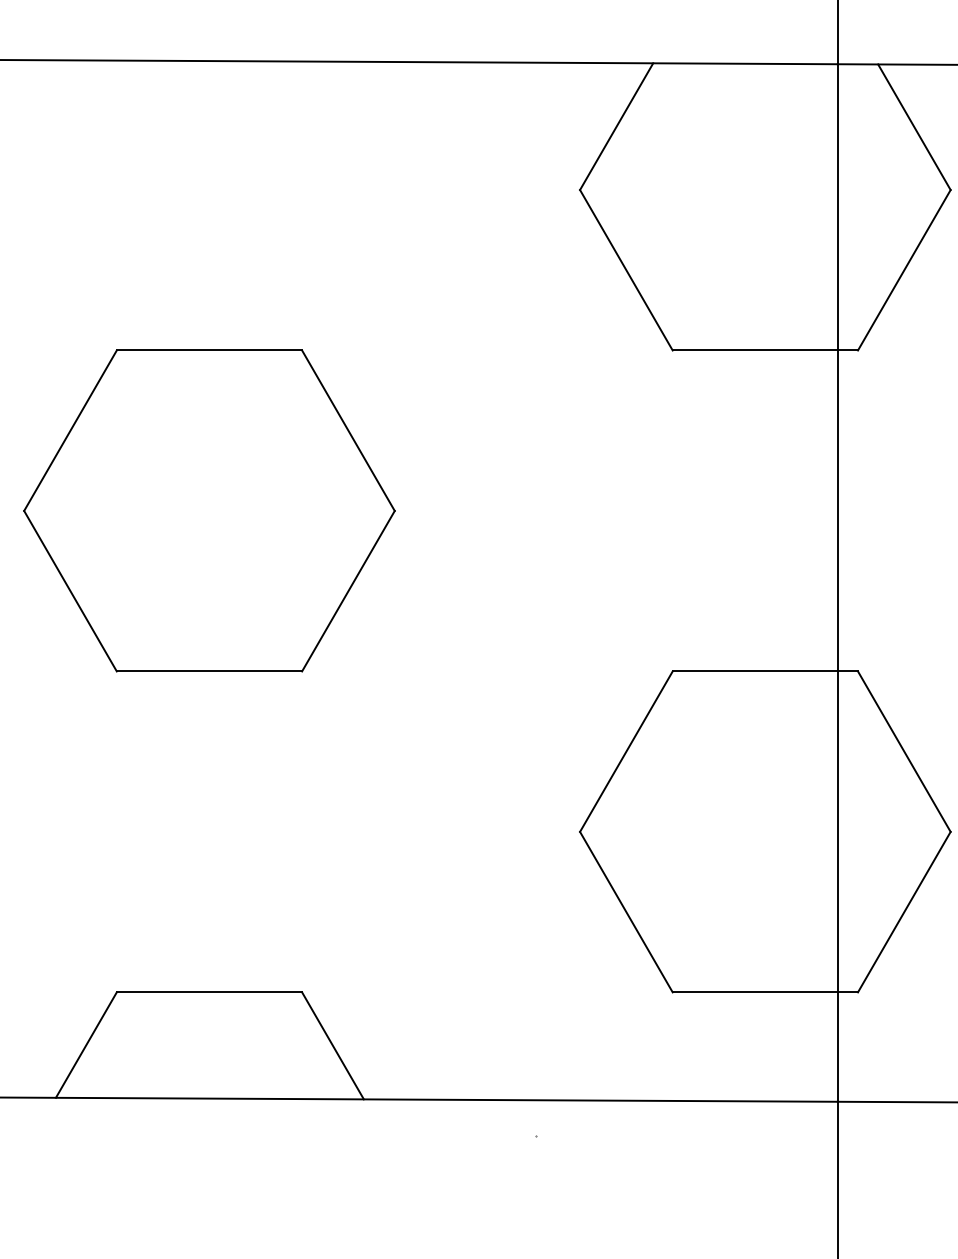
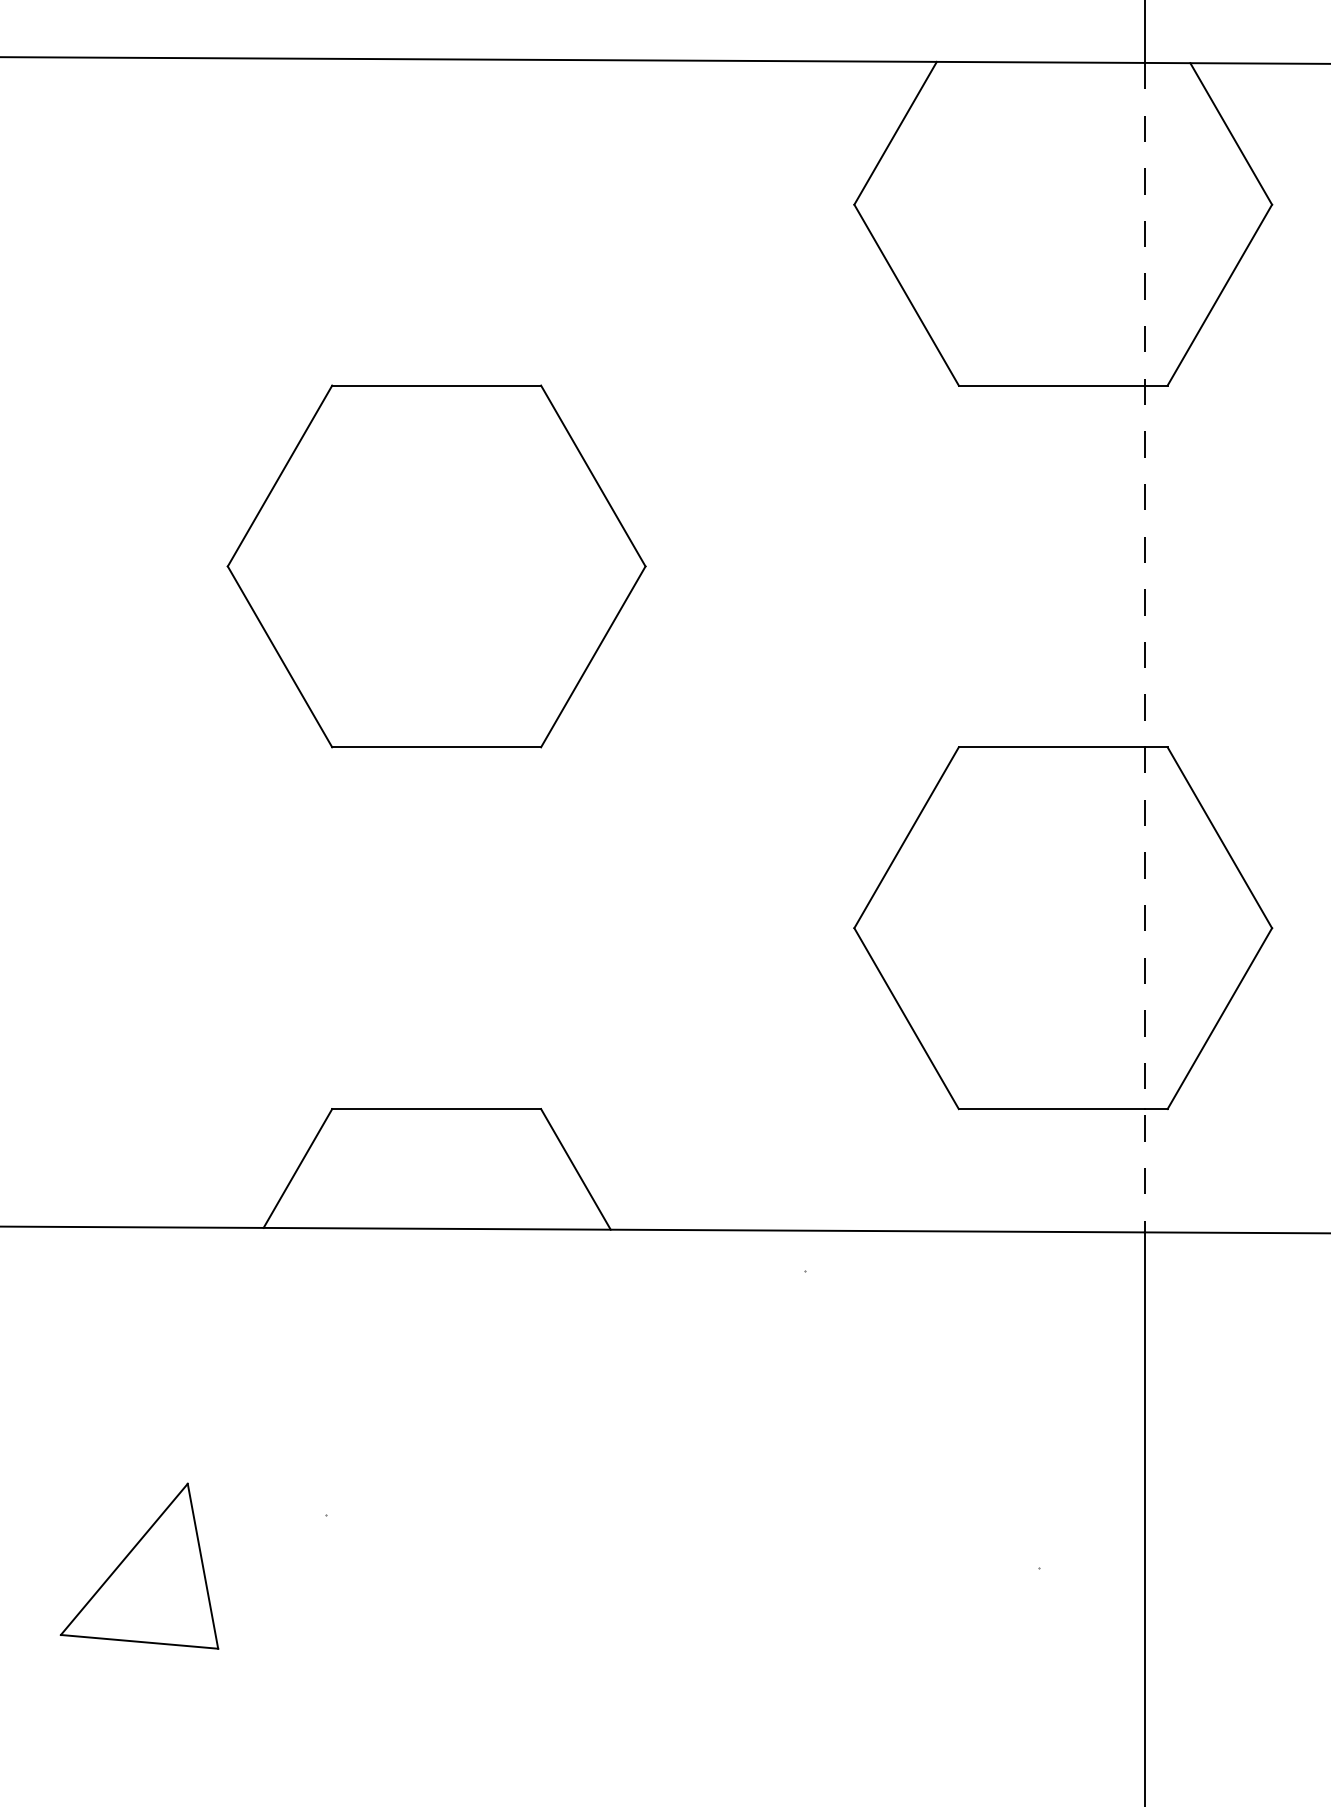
line: (837, 582) -> (1144, 647), solid -> dashed

